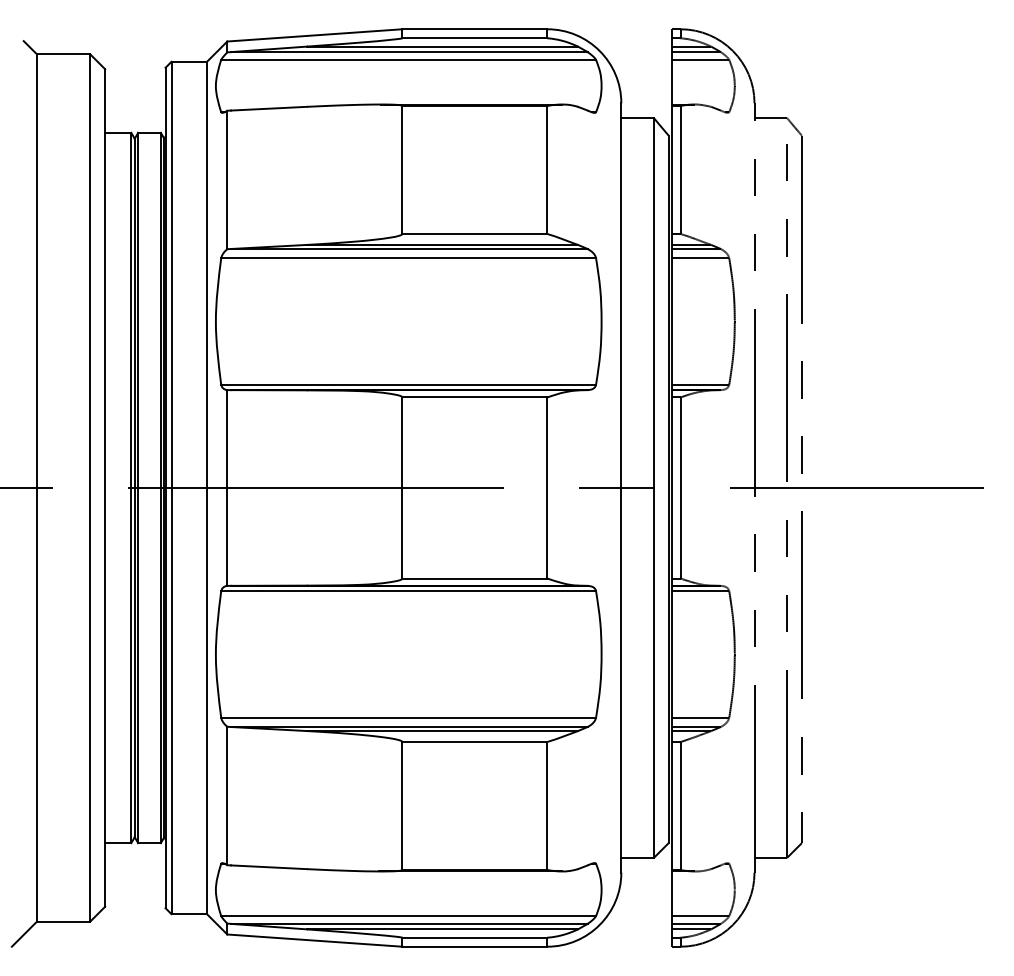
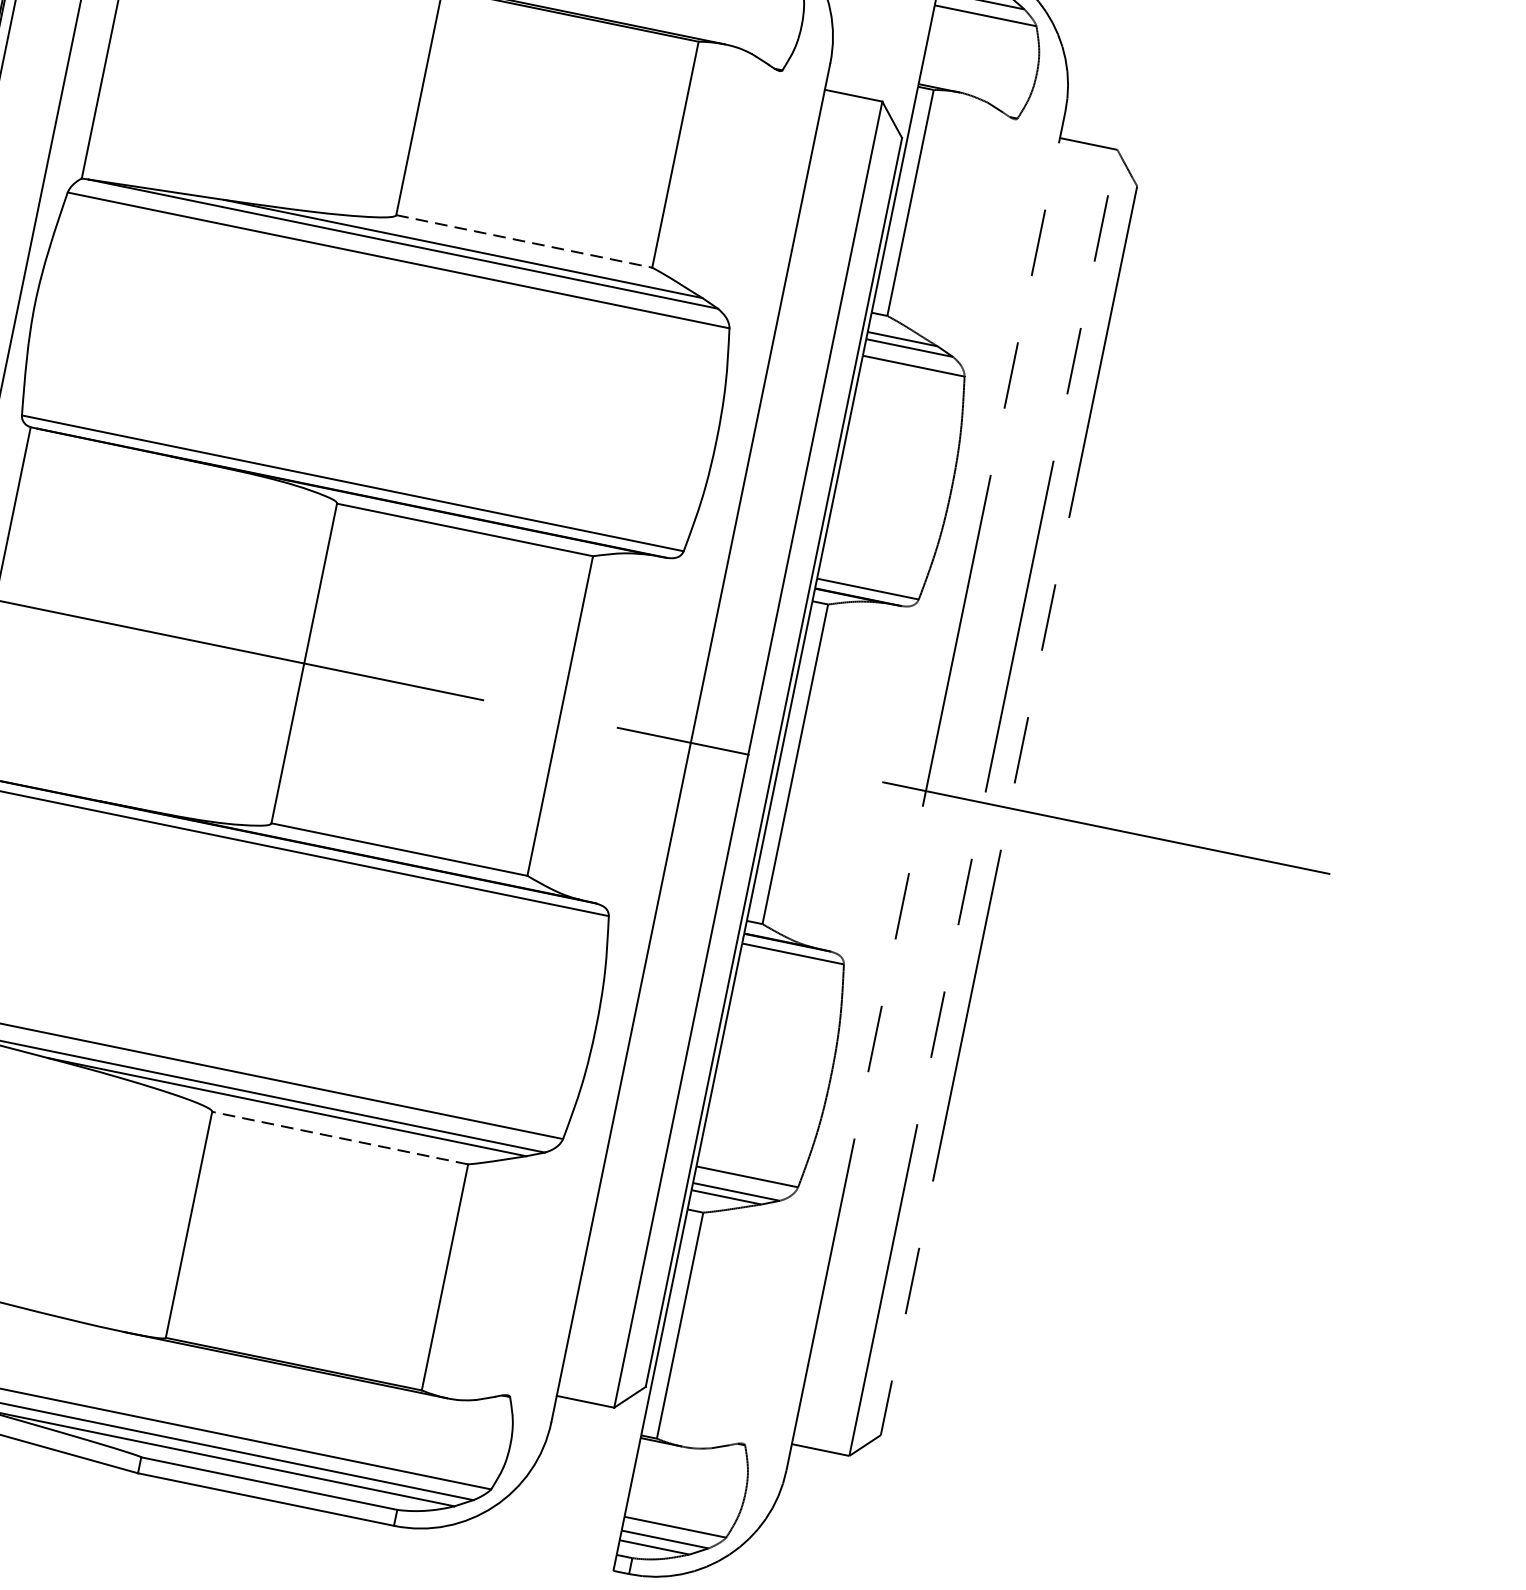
line: (474, 234) -> (523, 242), solid -> dashed
line: (474, 741) -> (339, 1137), solid -> dashed

